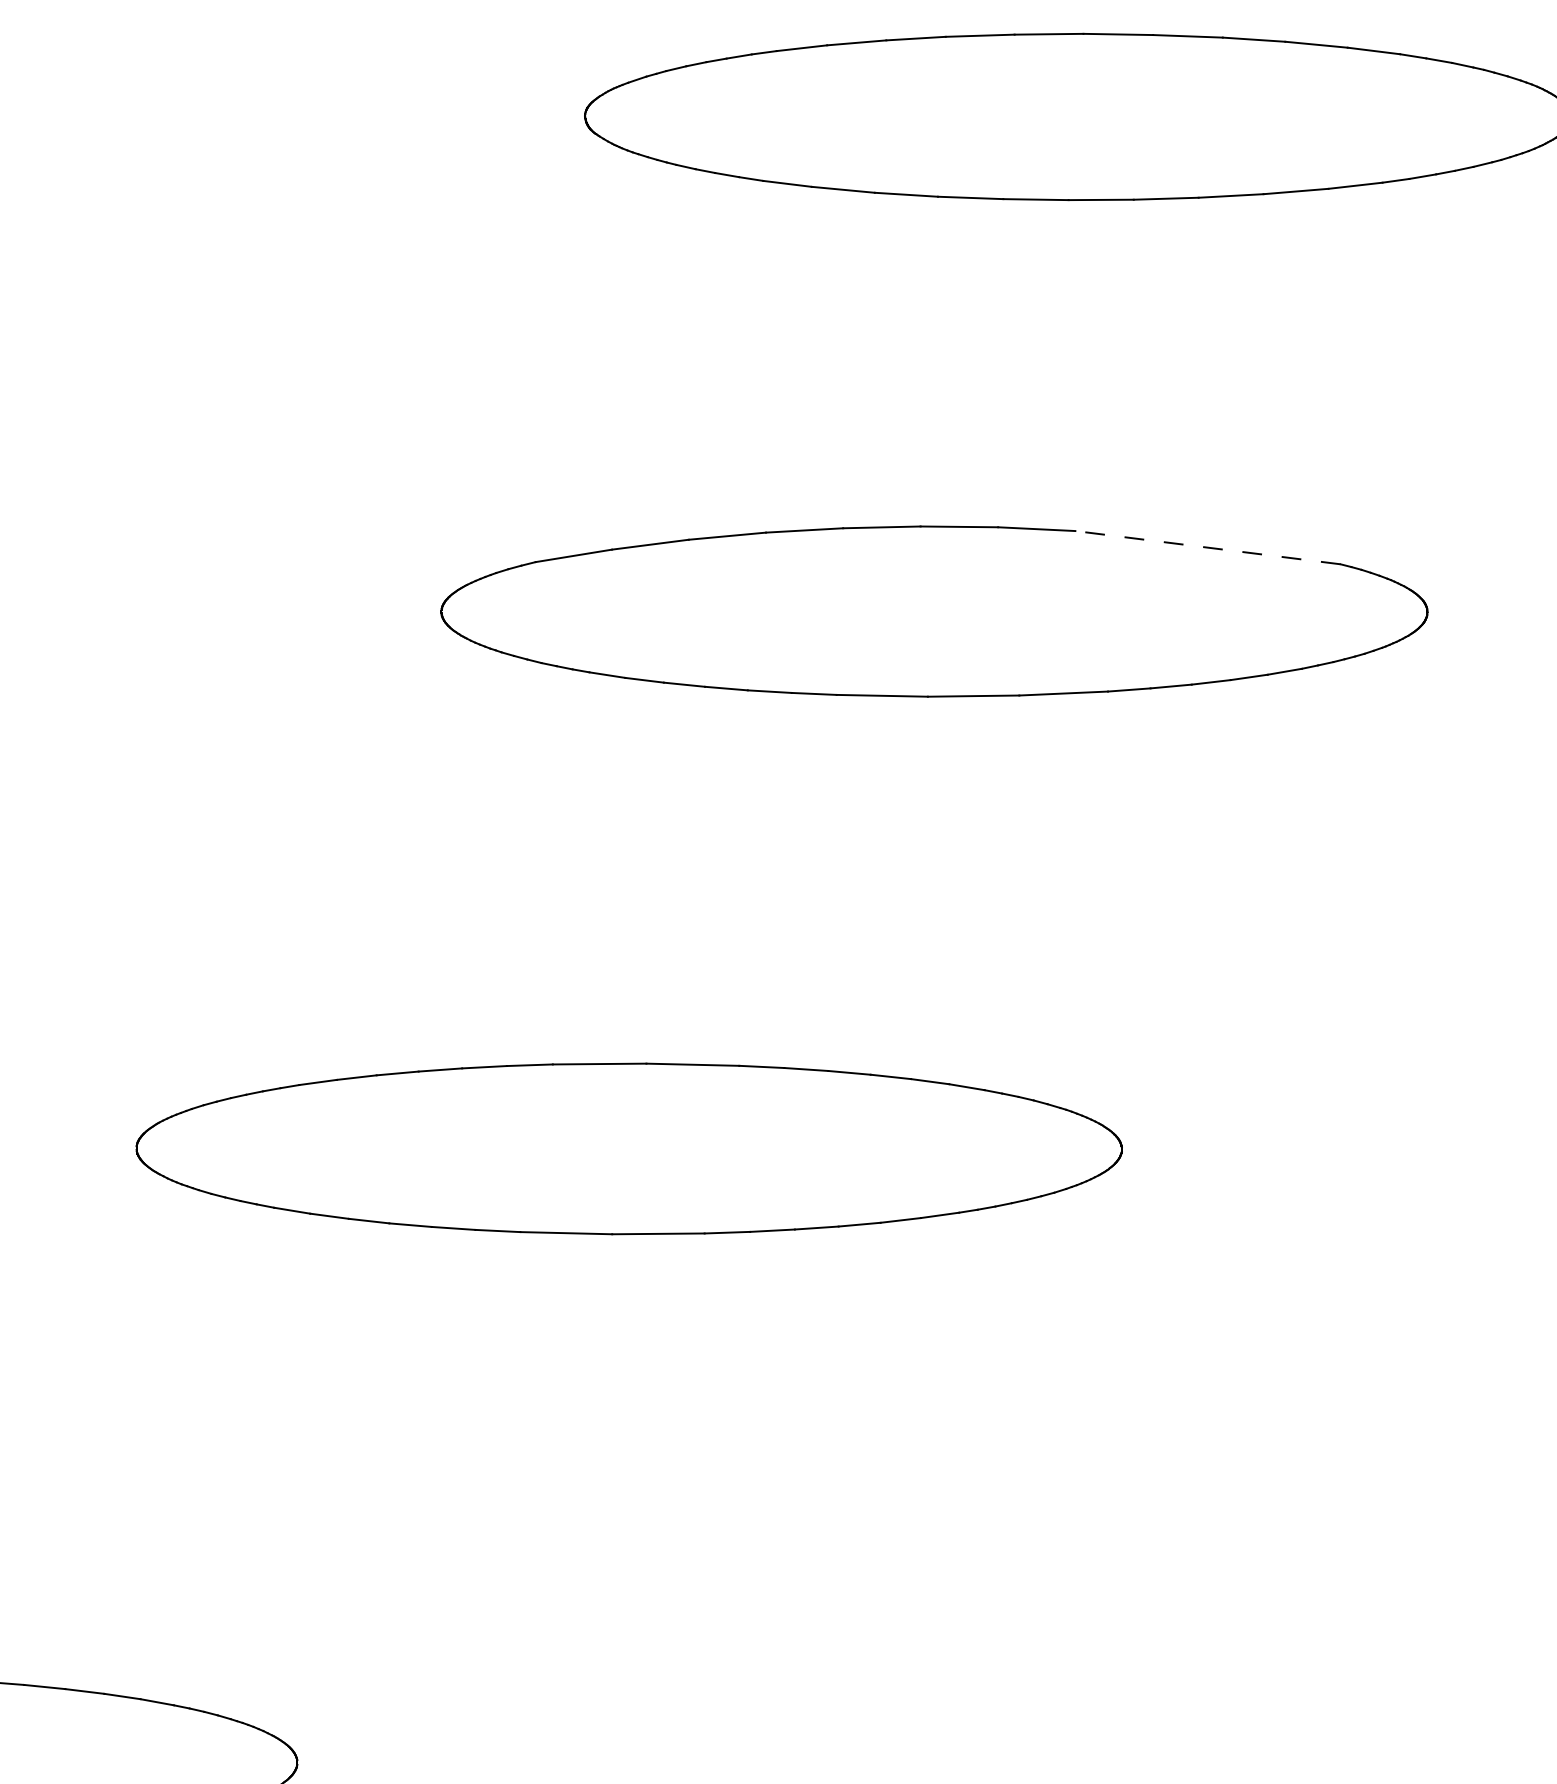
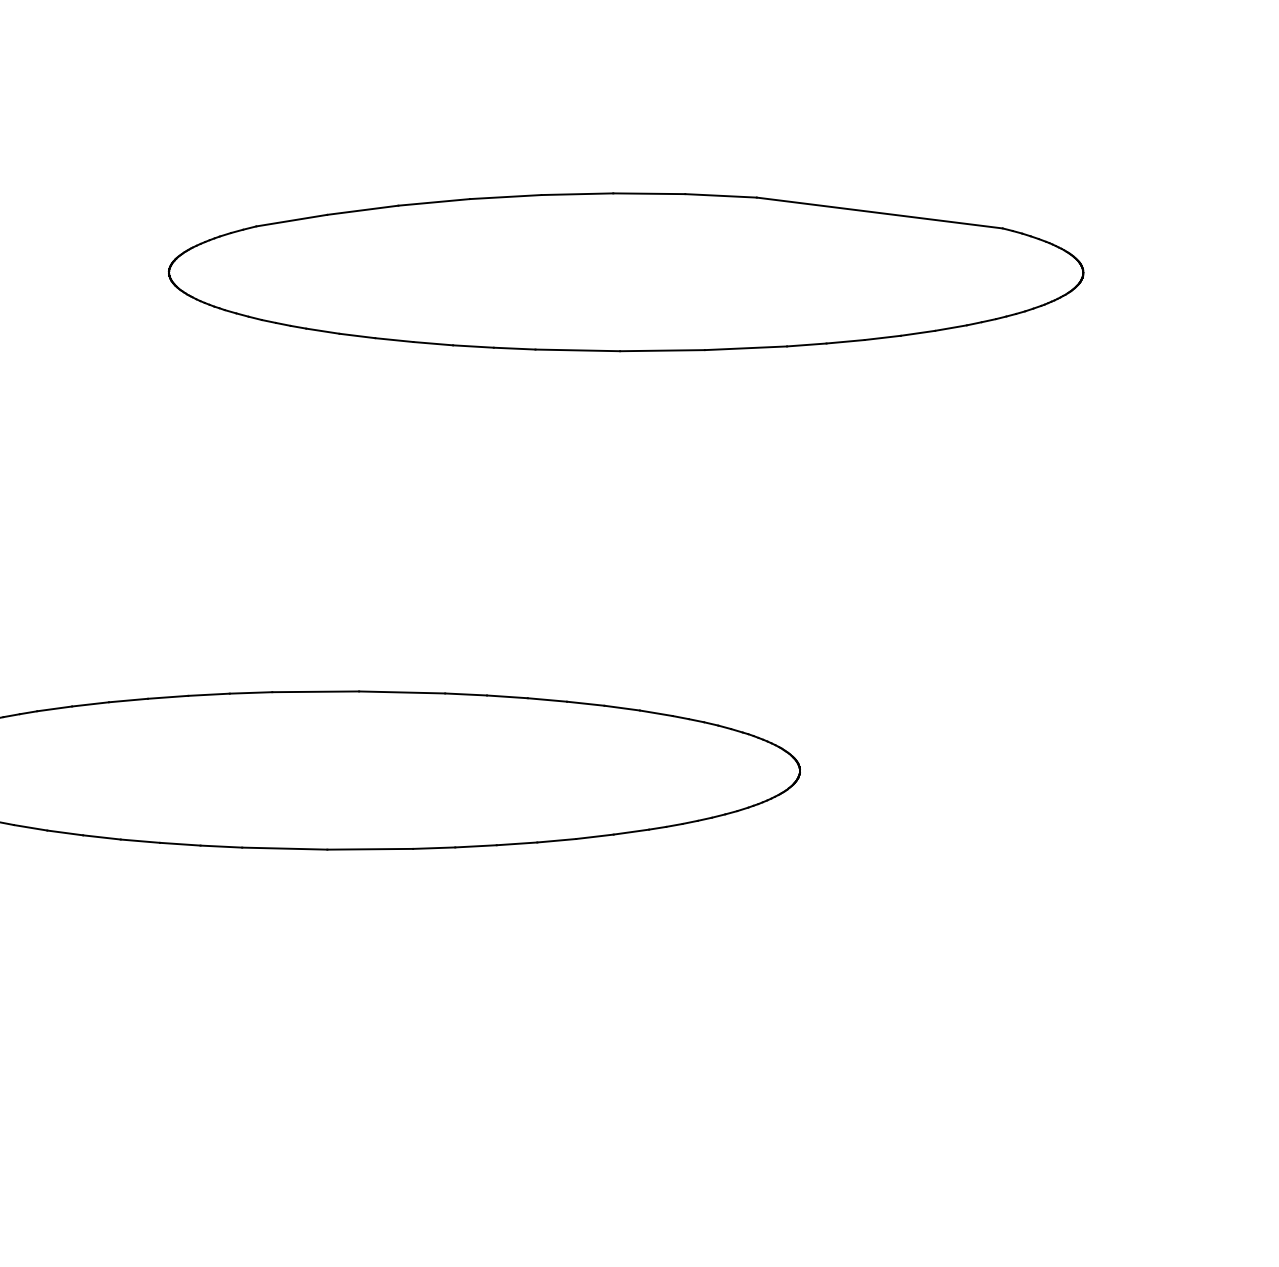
line: (1207, 547) -> (879, 212), dashed -> solid

